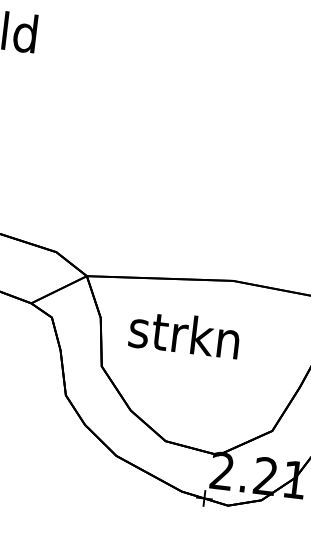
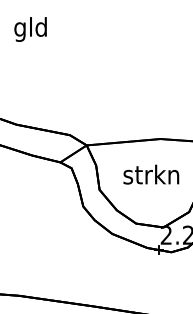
text: (185, 333) -> (151, 174), moved

